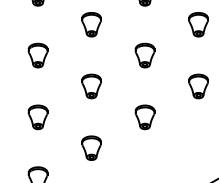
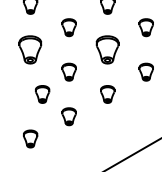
part: (37, 55) -> (30, 49), size x1.6
part: (144, 55) -> (107, 49), size x1.6
part: (37, 117) -> (42, 94), moved

